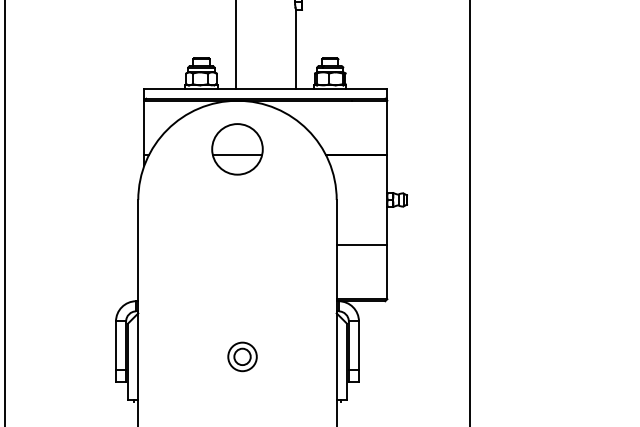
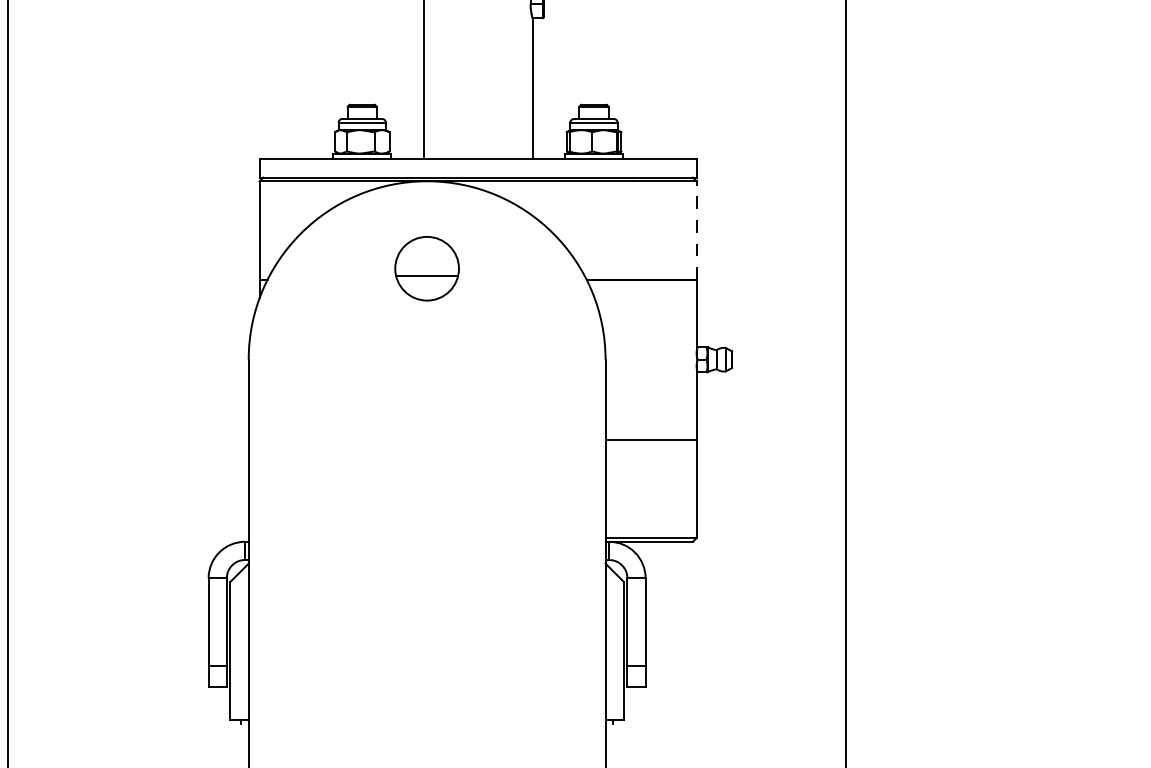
line: (387, 127) -> (696, 229), solid -> dashed
part: (237, 149) -> (427, 268), size x0.7
part: (242, 356) -> (436, 641), removed

